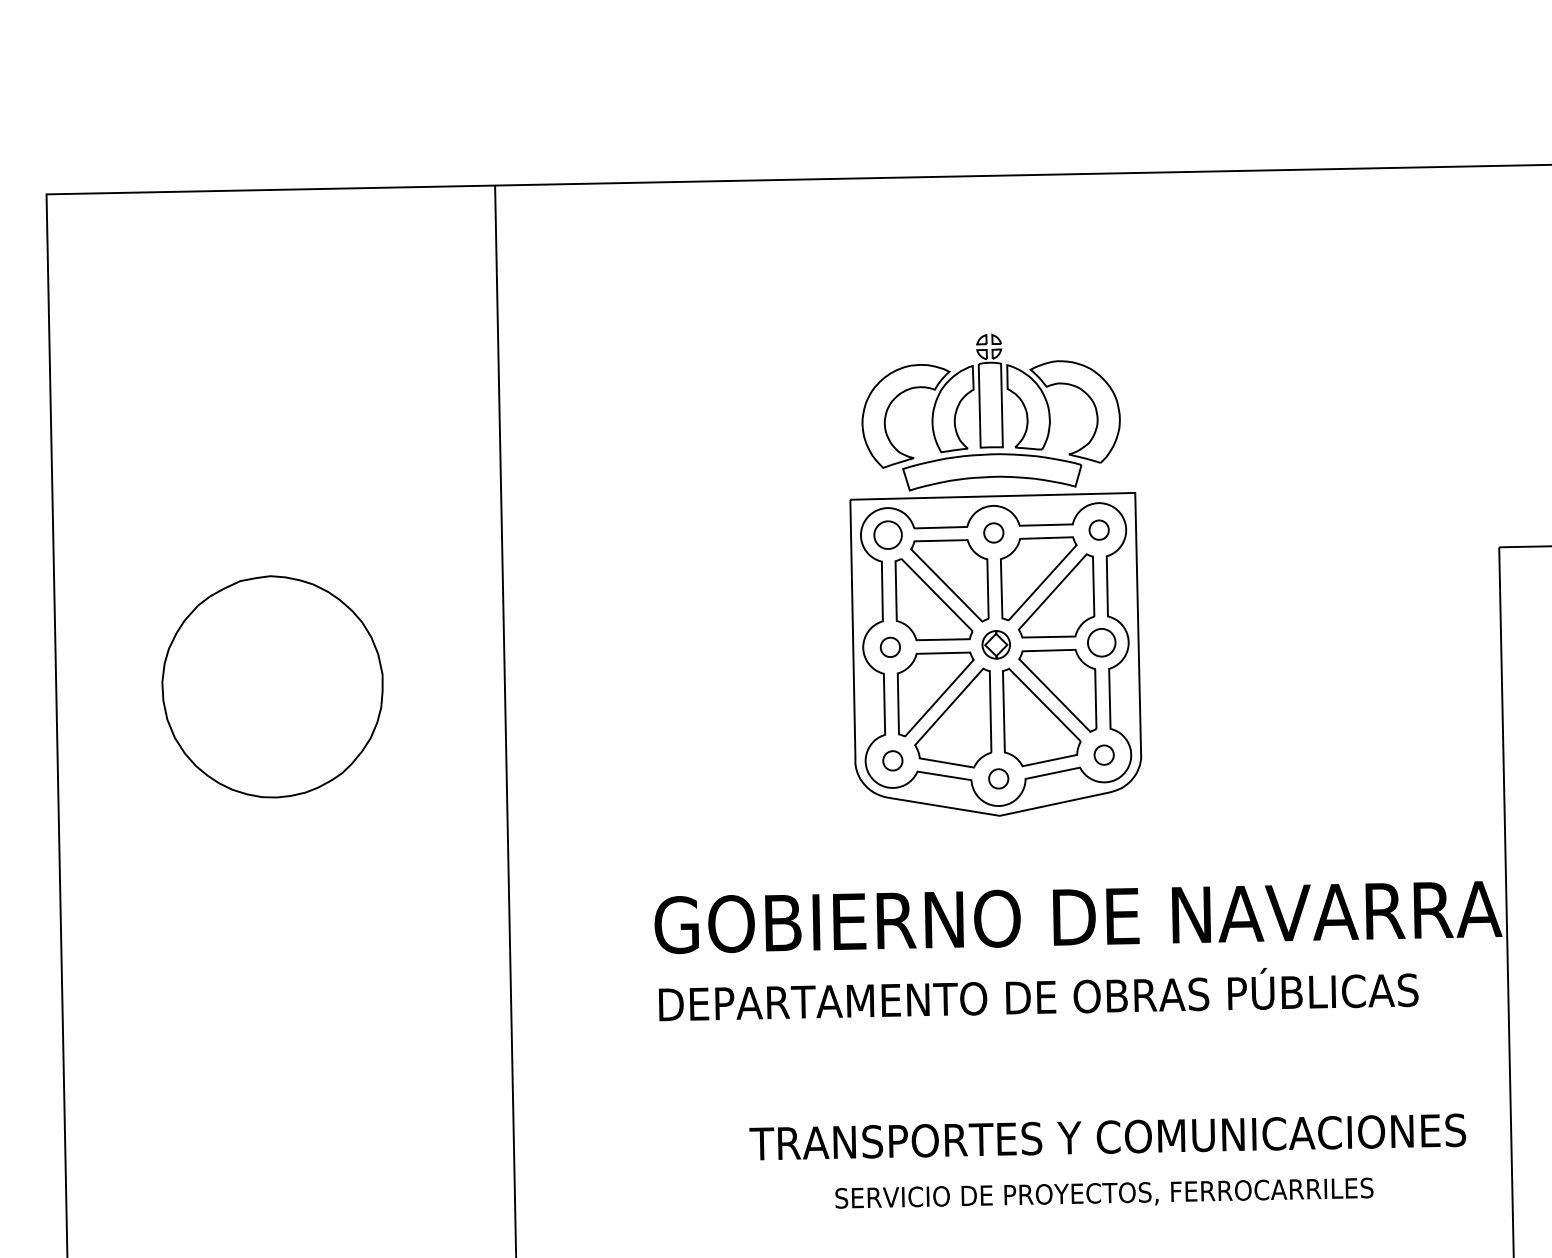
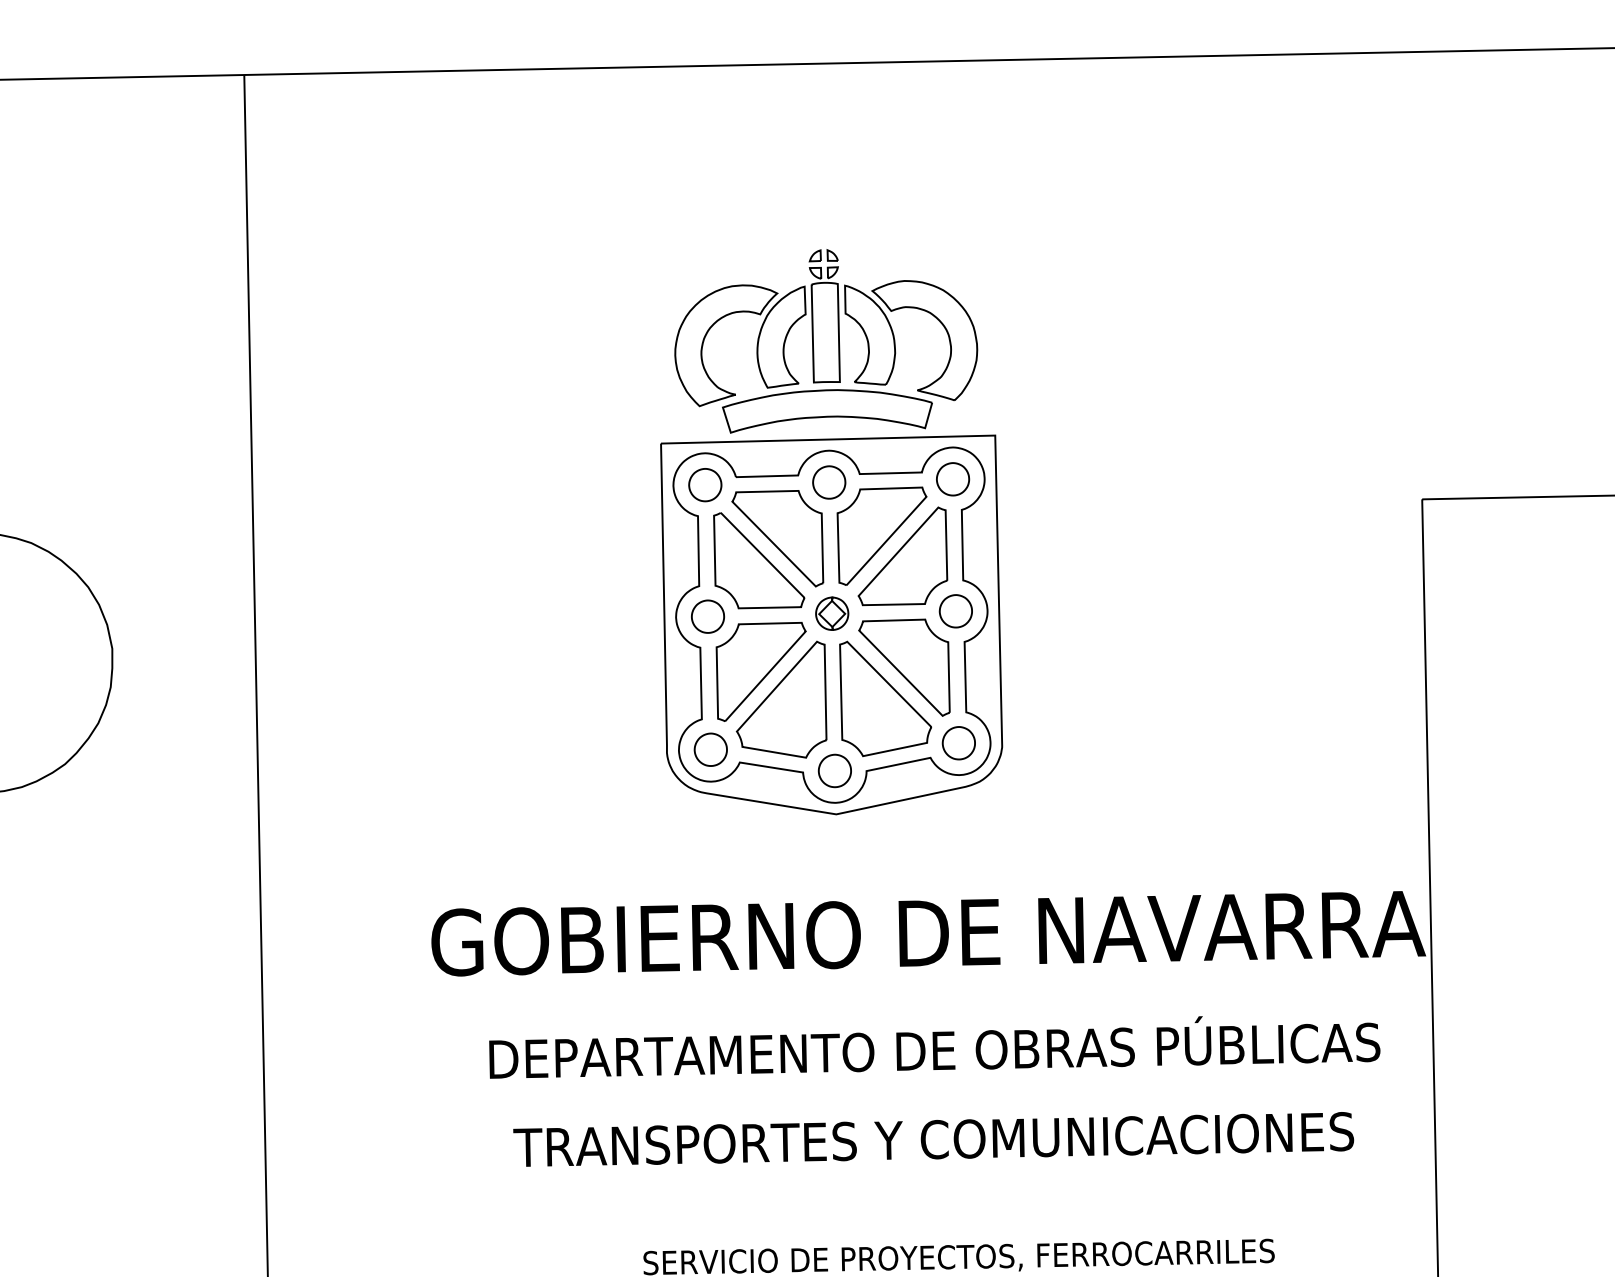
part: (1098, 529) -> (952, 478), size x1.43
part: (993, 532) -> (828, 481), size x1.43
part: (890, 647) -> (708, 616), size x1.43
part: (1103, 754) -> (957, 742), size x1.43
part: (892, 760) -> (710, 749), size x1.43
part: (998, 778) -> (834, 770), size x1.43
text: (1038, 994) -> (934, 1047), moved
text: (1107, 1136) -> (933, 1138), moved

